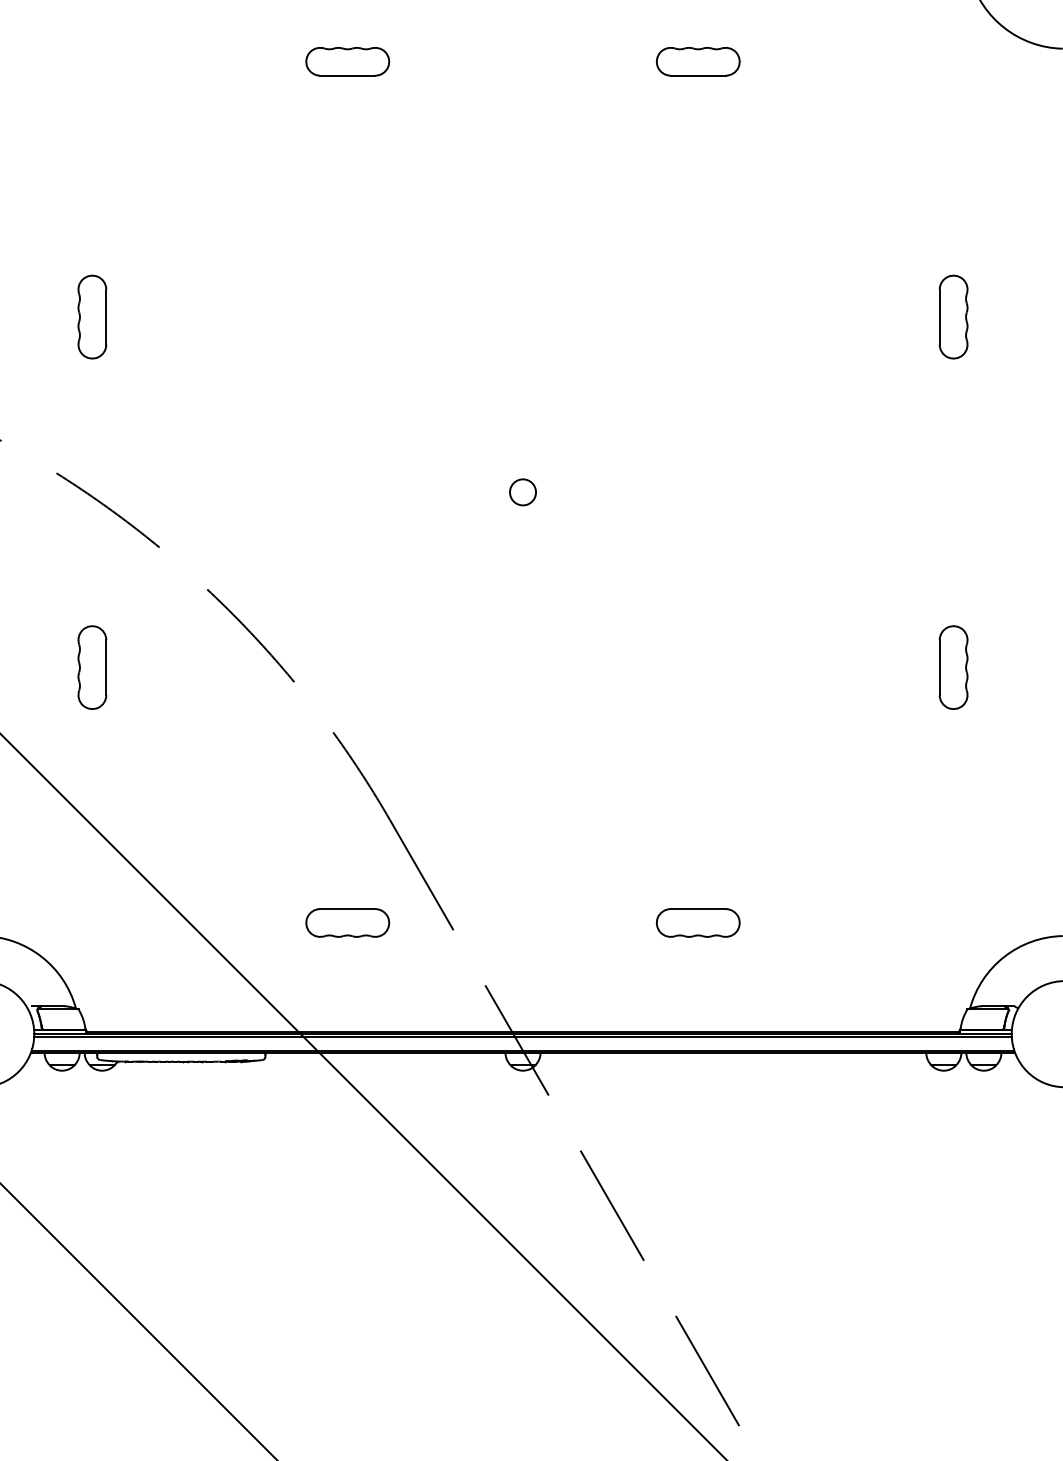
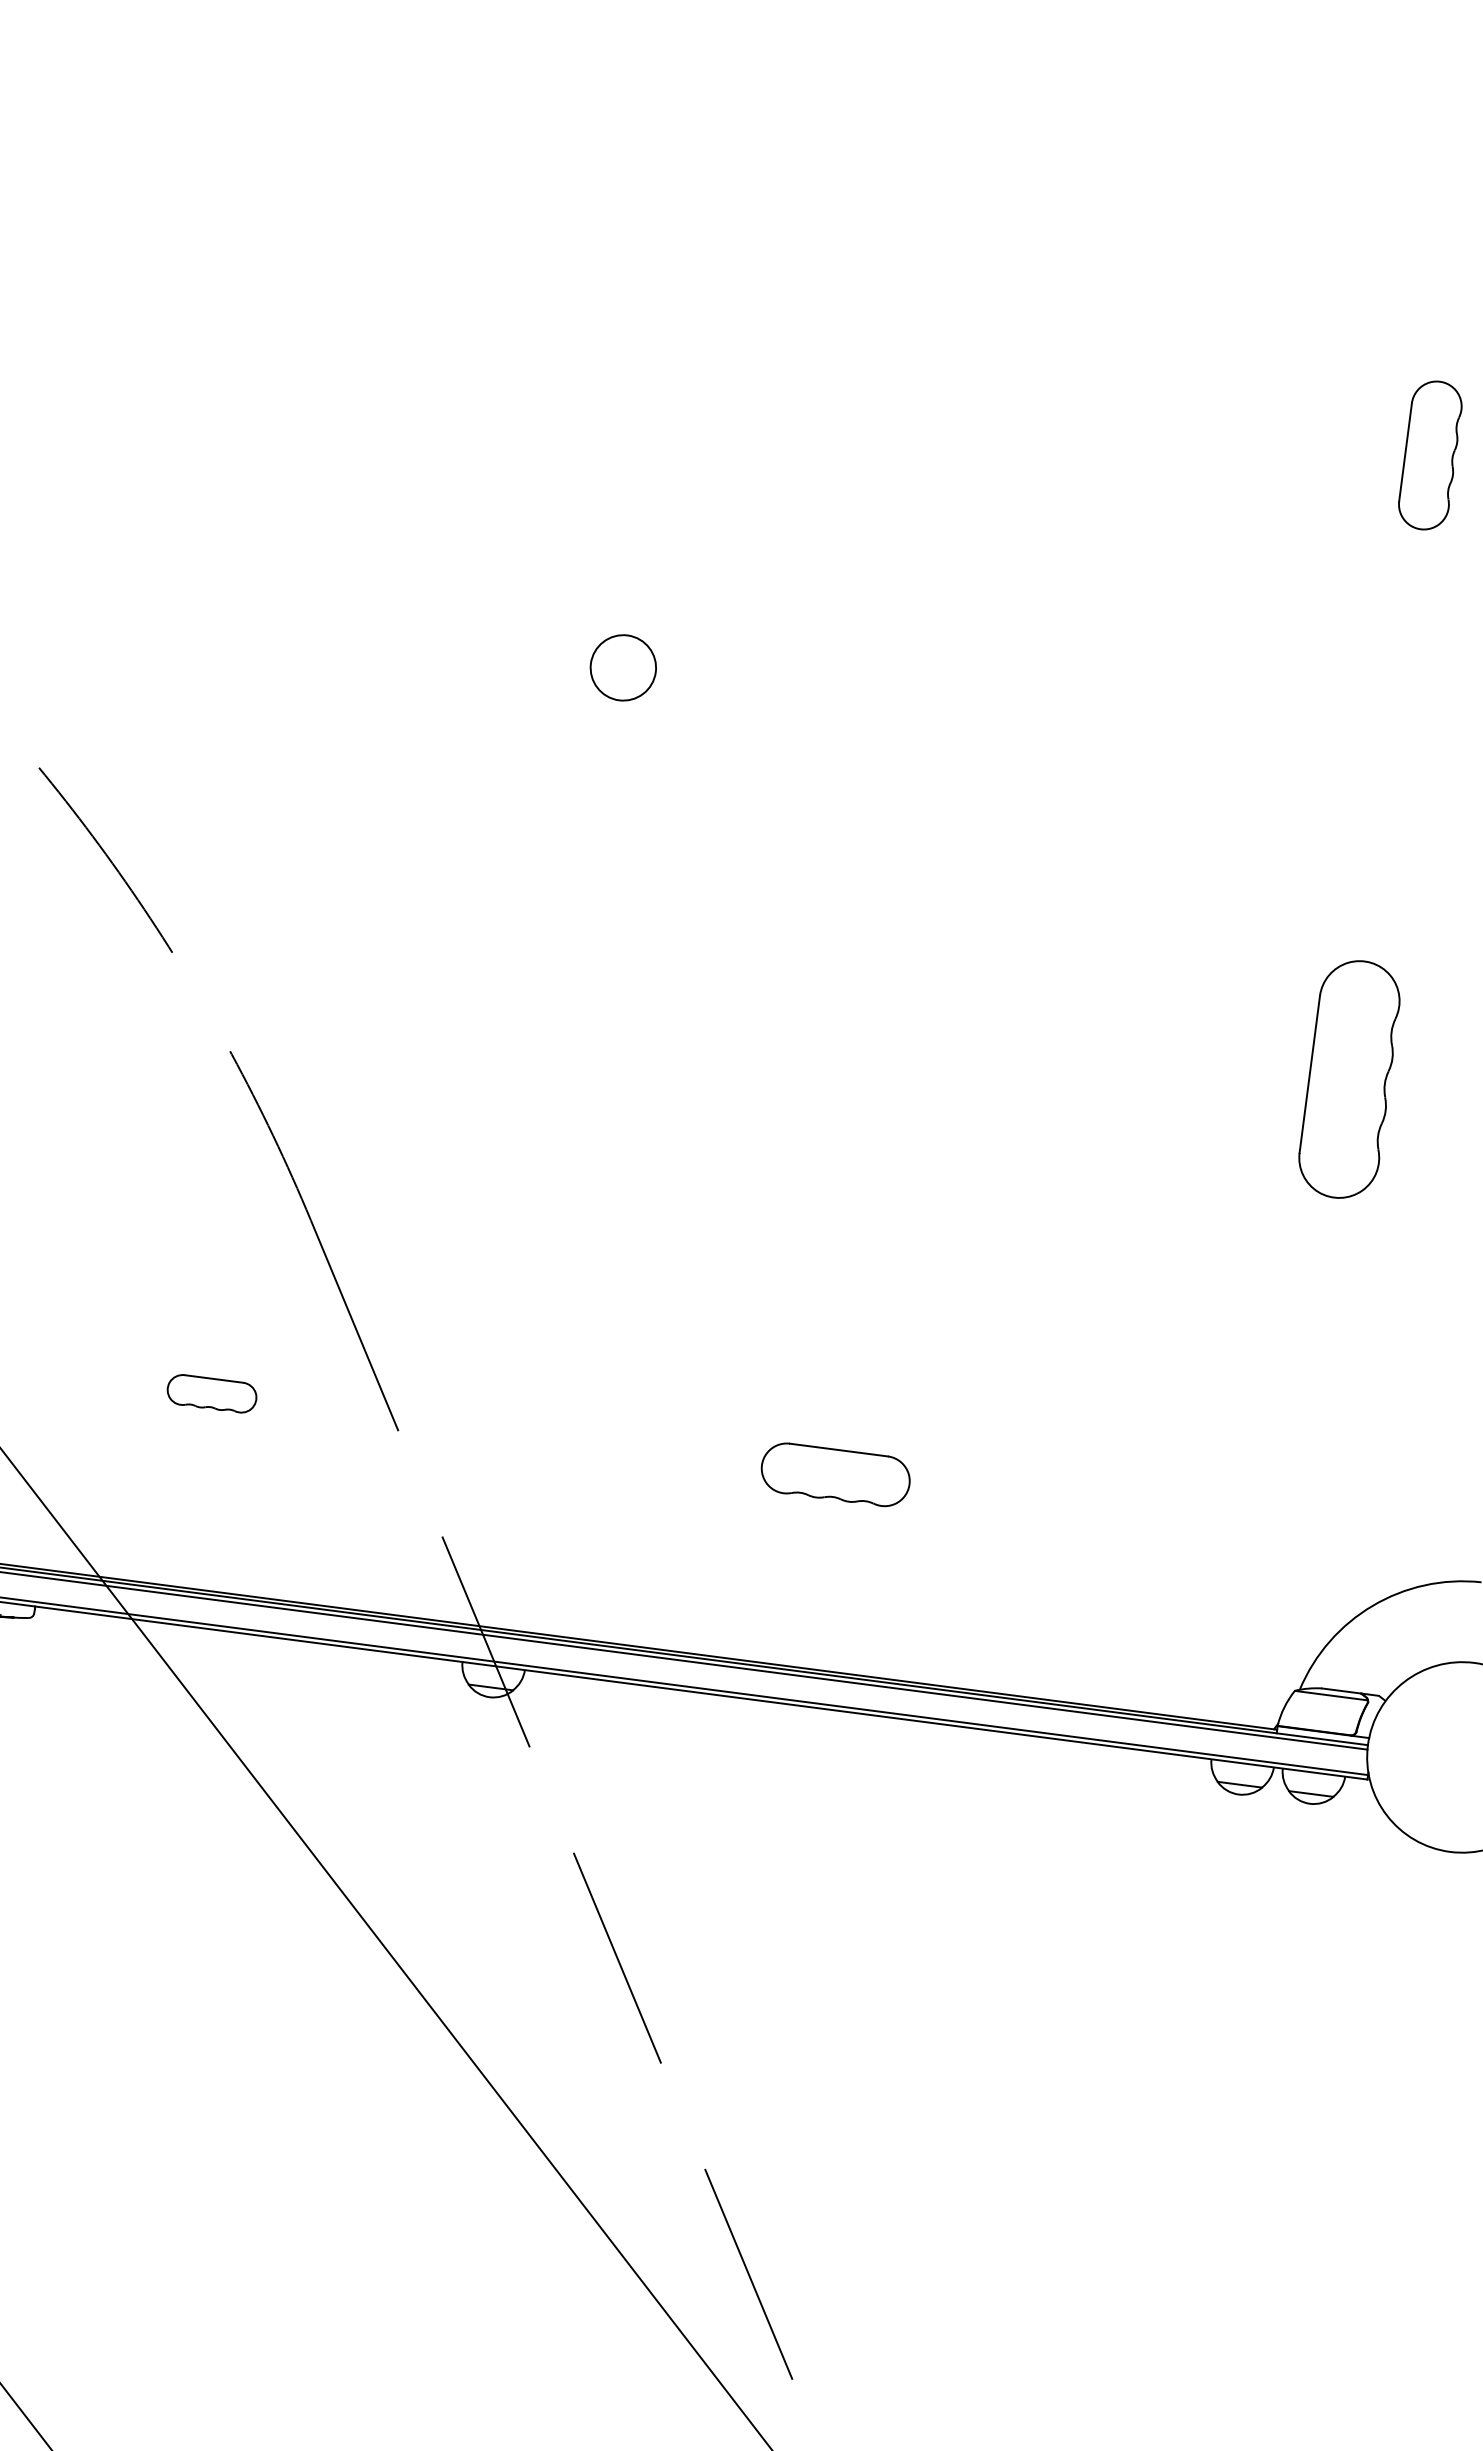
circle: (523, 492) -> (624, 668), size x1.4
part: (953, 667) -> (1349, 1079), size x1.6
part: (347, 922) -> (211, 1392), size x0.6

